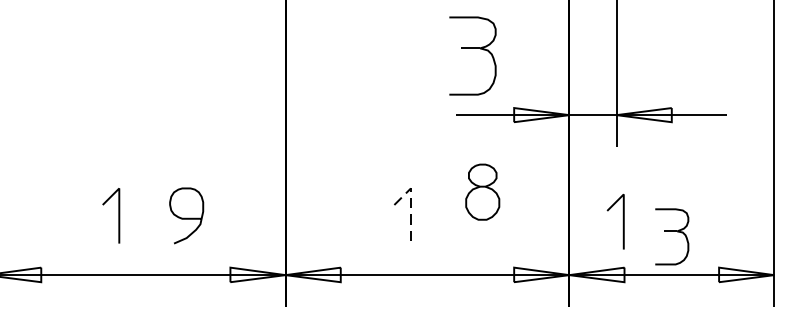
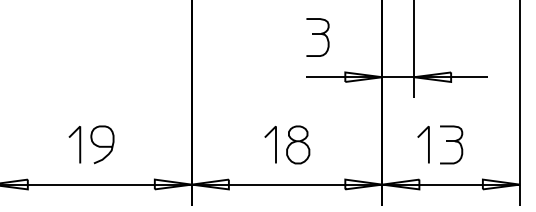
part: (472, 55) -> (317, 37), size x0.71
part: (483, 191) -> (298, 144), moved
line: (411, 204) -> (276, 137), dashed -> solid
curve: (186, 216) -> (102, 145), moved
line: (623, 221) -> (428, 144), moved
part: (672, 236) -> (451, 144), moved

